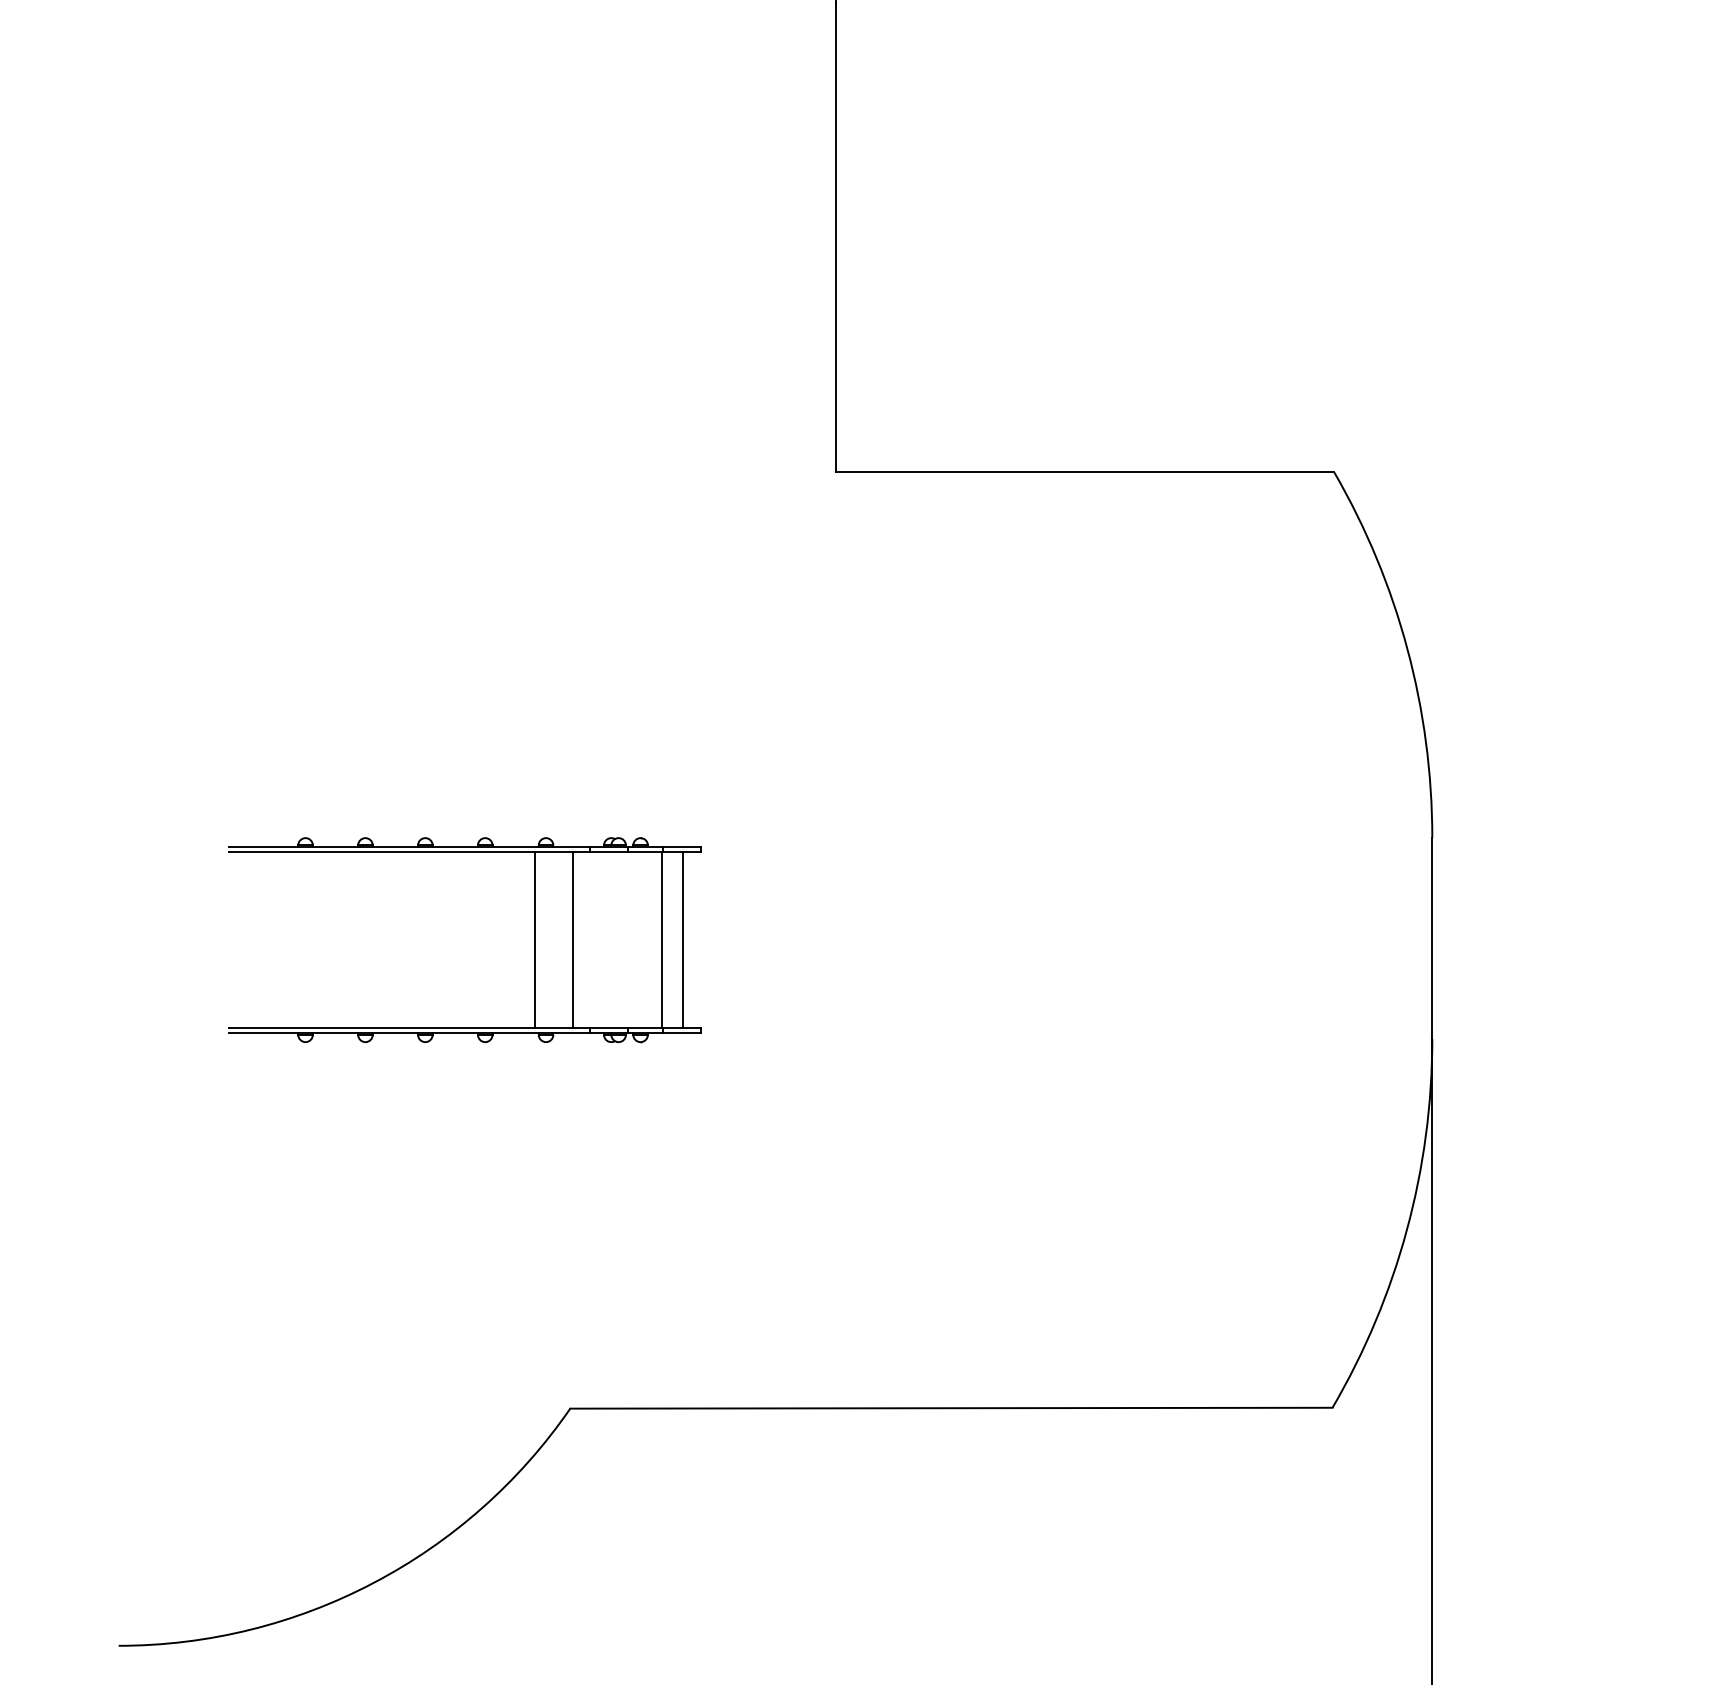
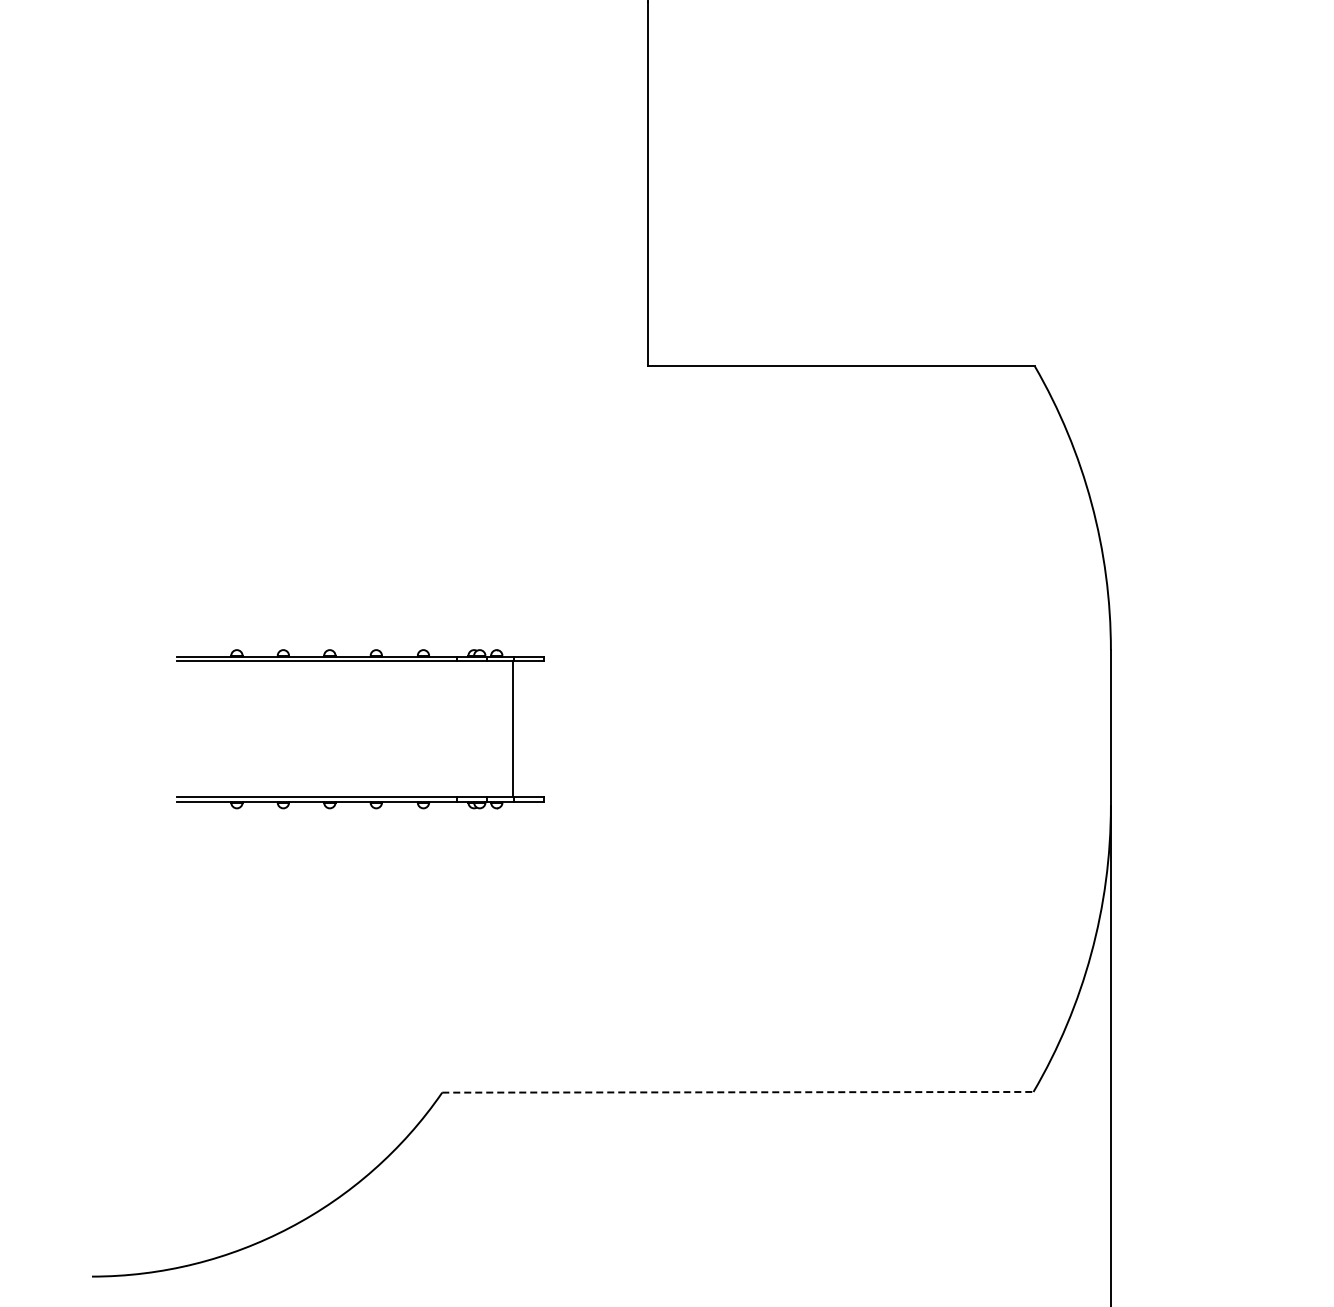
line: (534, 940) -> (414, 729), removed
line: (573, 940) -> (444, 729), removed
line: (682, 940) -> (529, 729), removed
line: (950, 1408) -> (737, 1092), solid -> dashed

